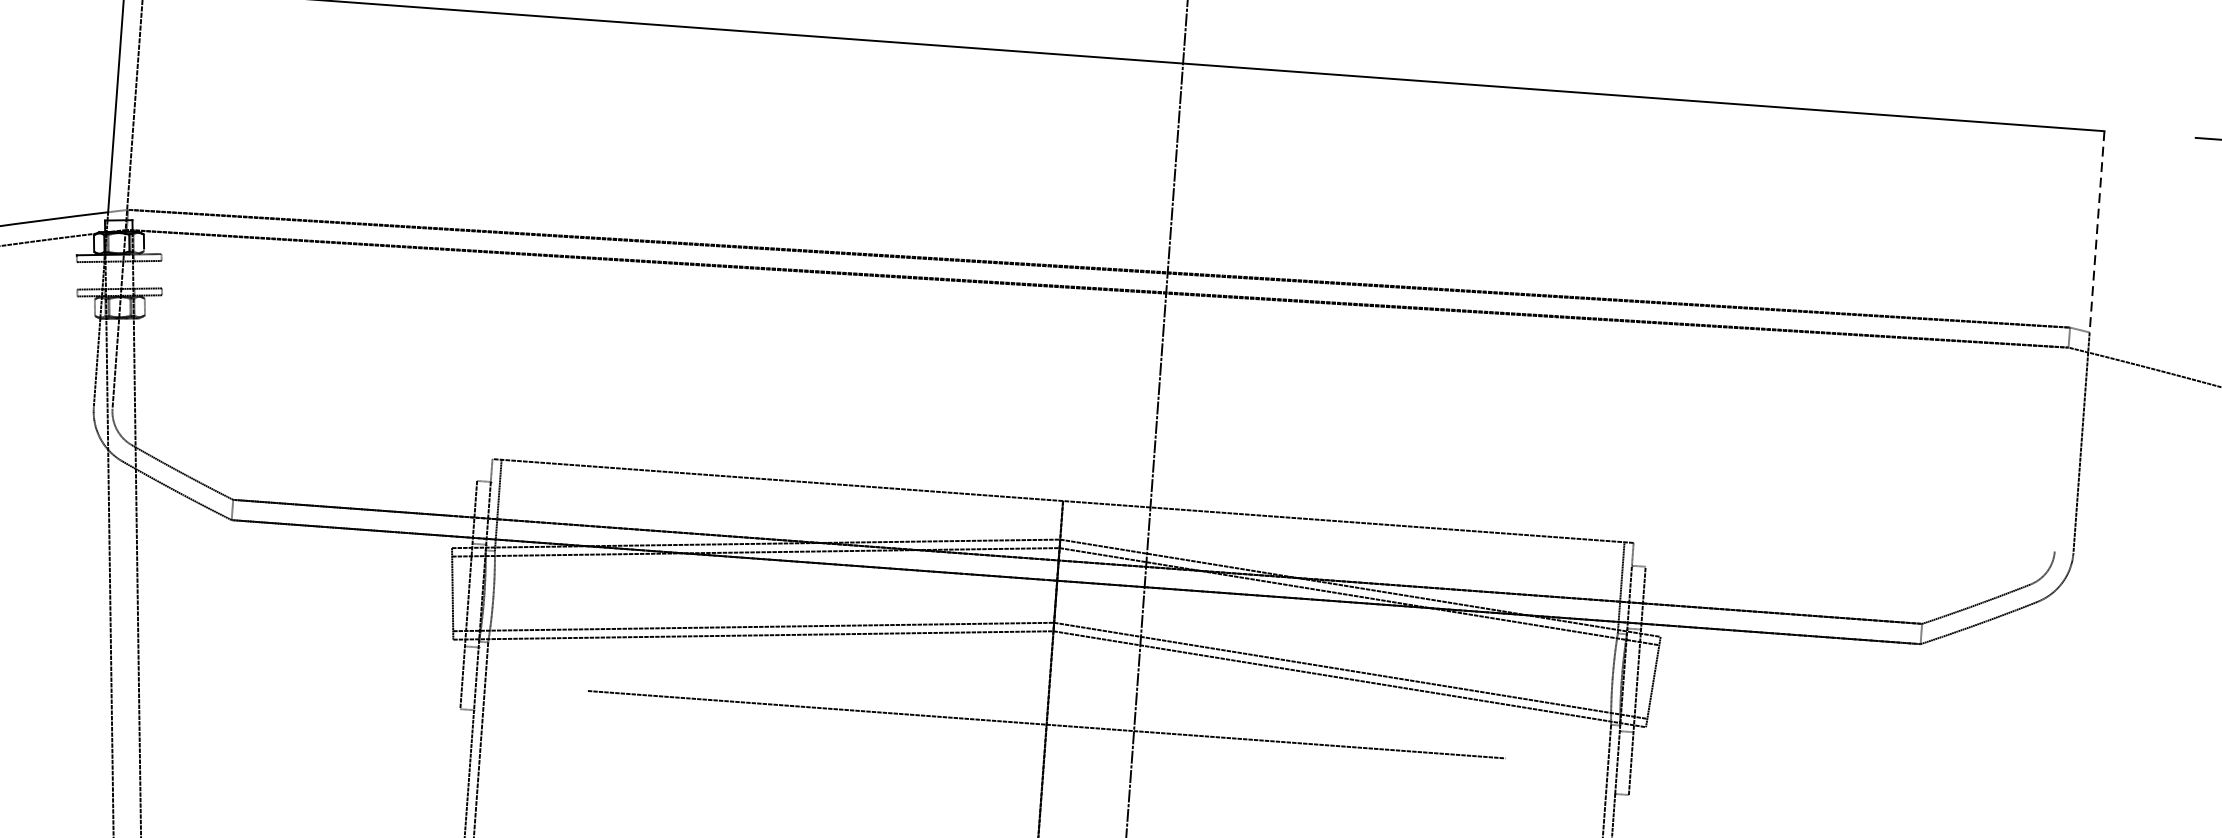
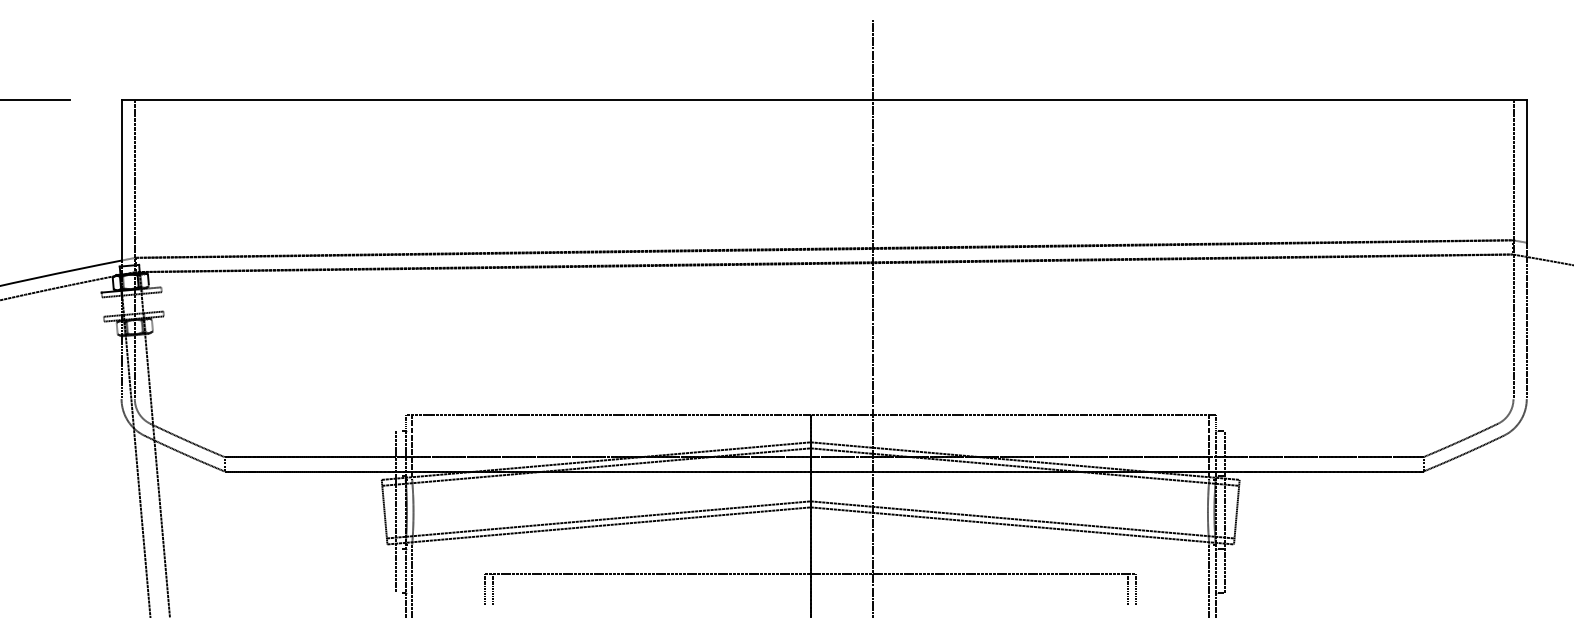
line: (2096, 232) -> (1526, 171), dashed -> solid
line: (2070, 340) -> (1513, 249), added
line: (586, 713) -> (485, 589), added
line: (598, 714) -> (493, 589), added
line: (1492, 779) -> (1128, 589), added
line: (1503, 780) -> (1136, 589), added

